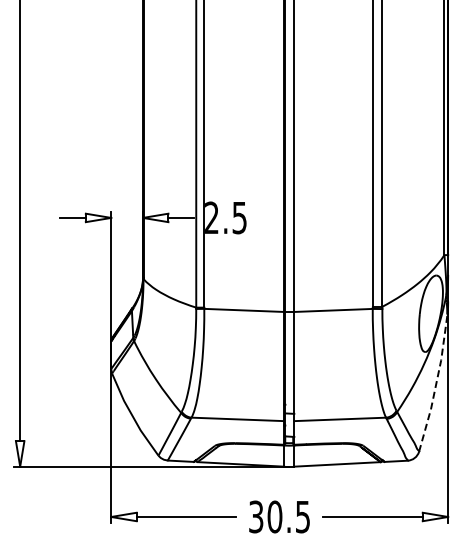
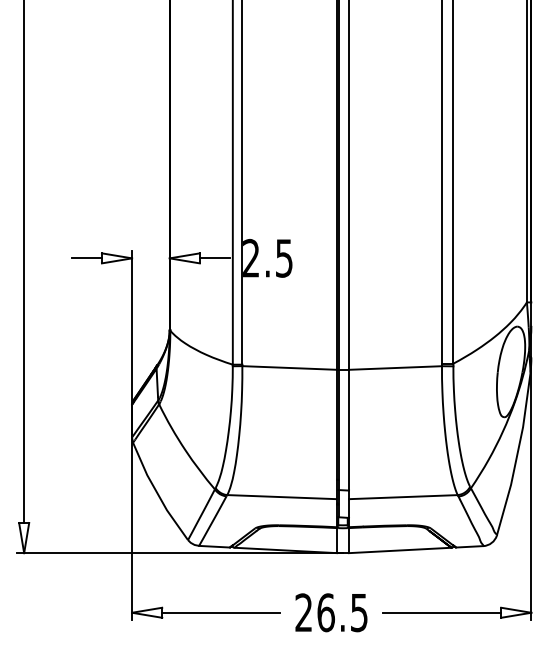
line: (436, 383) -> (517, 454), dashed -> solid
text: (265, 516) -> (314, 612), 30.5 -> 26.5

